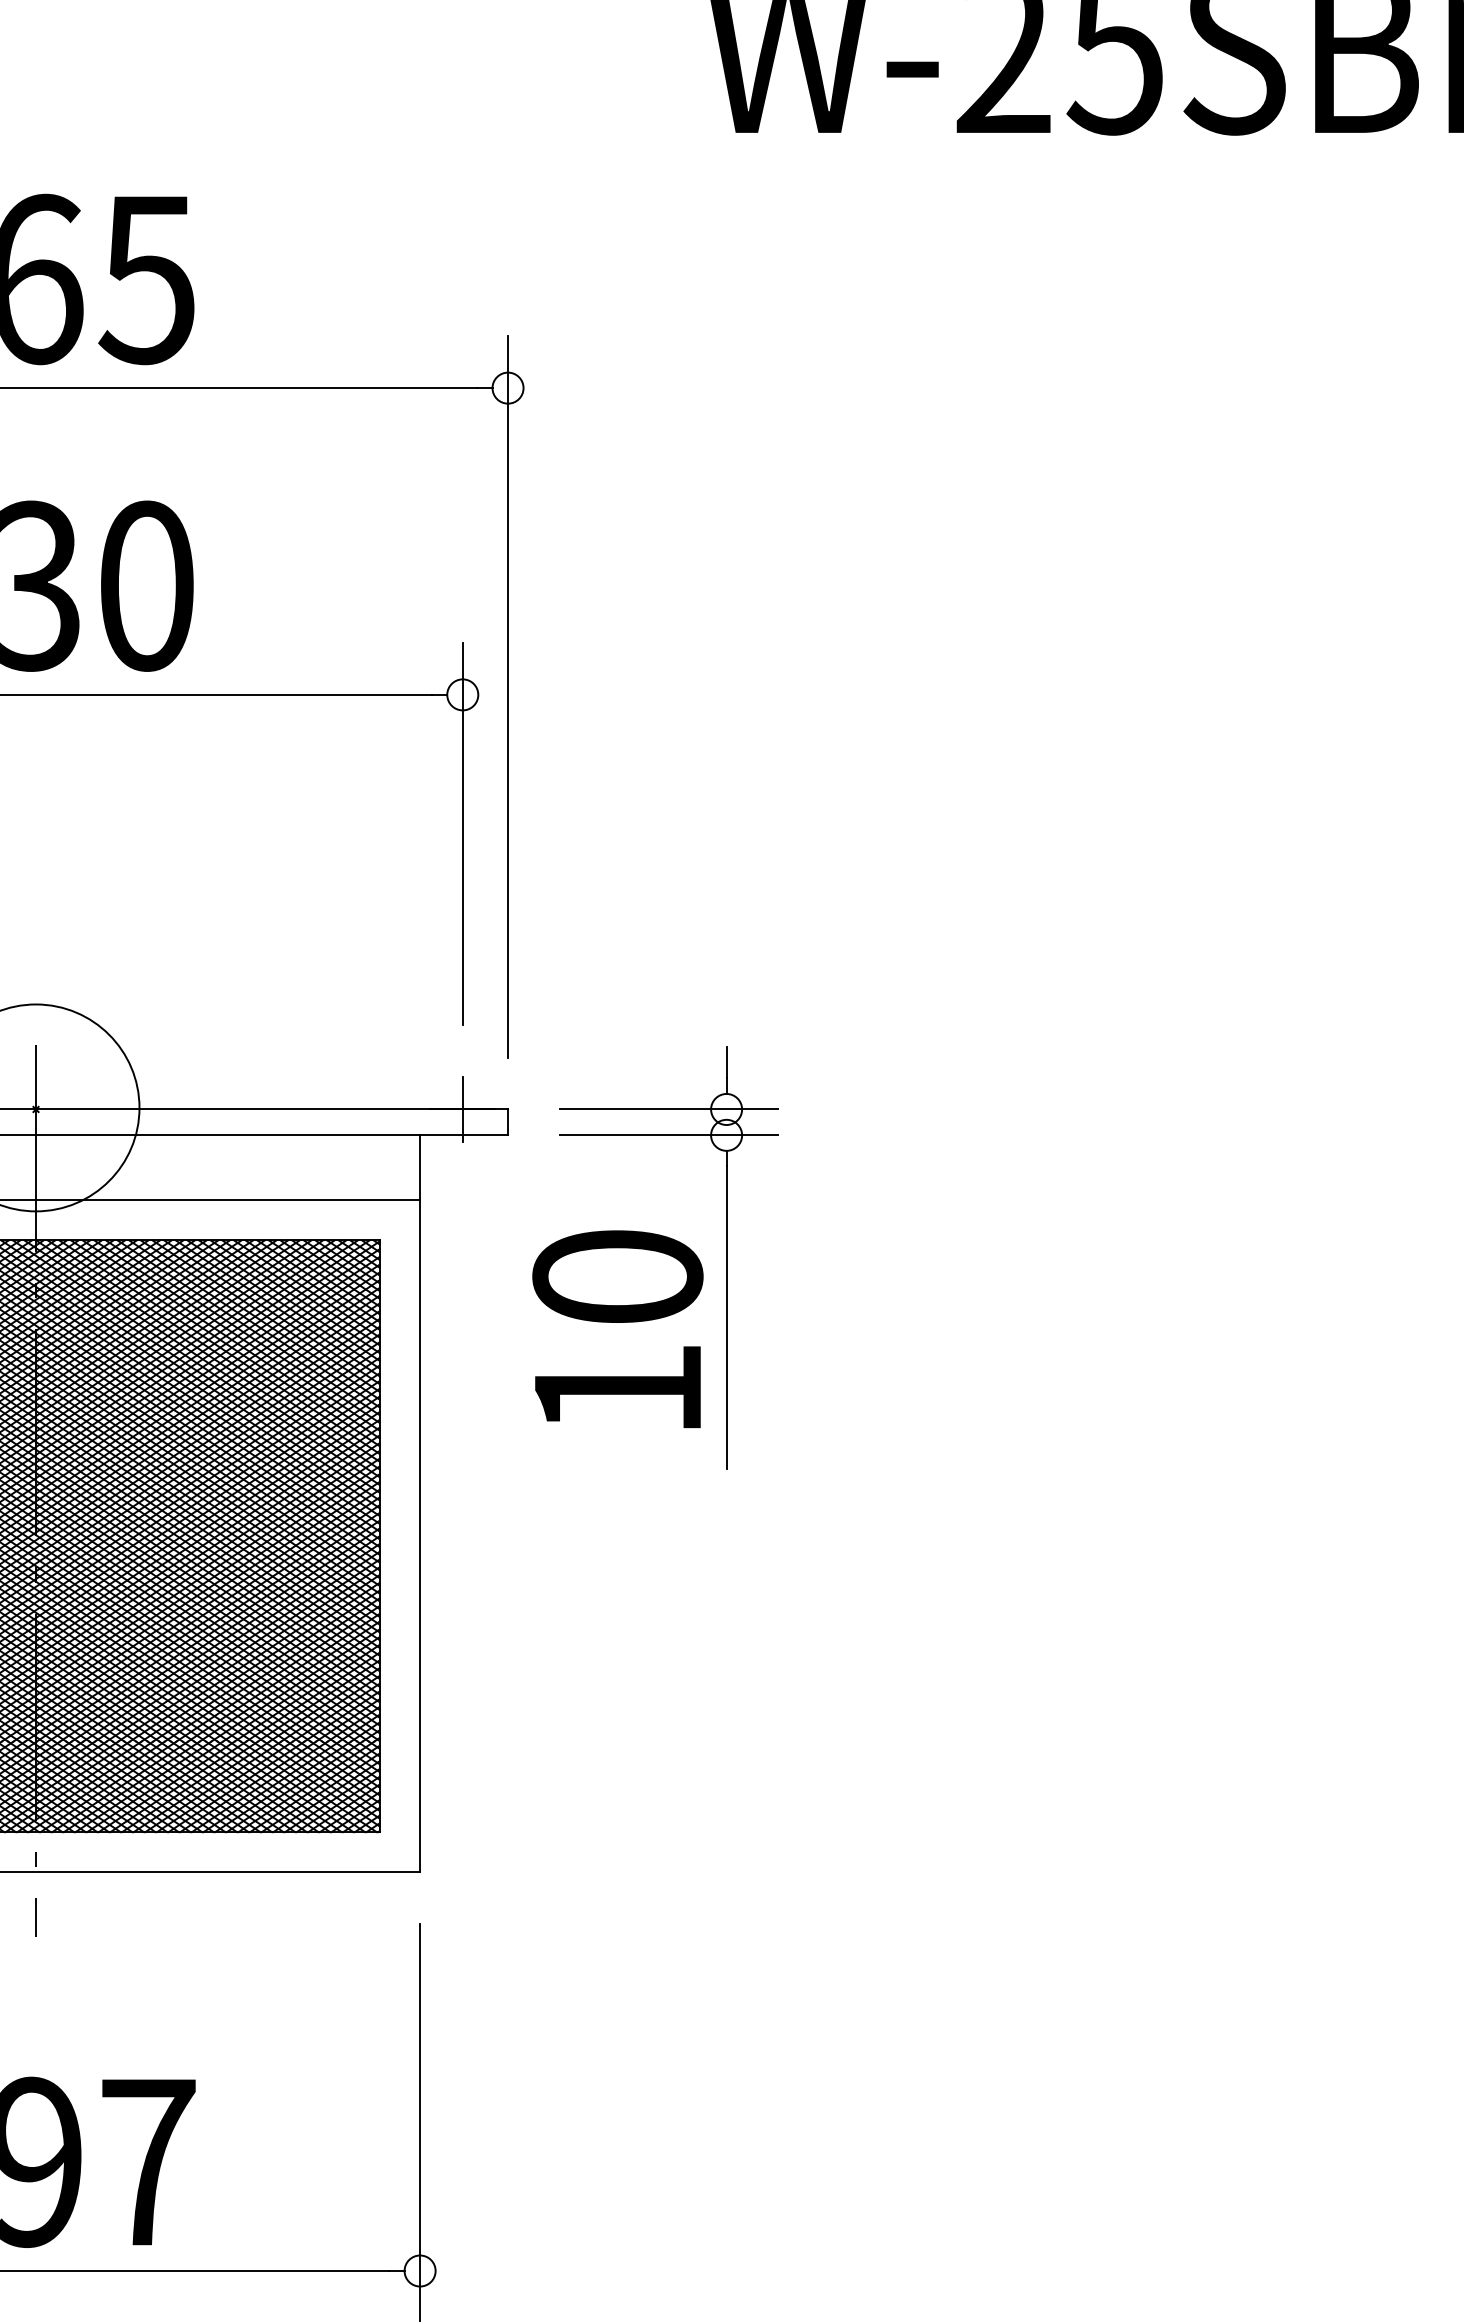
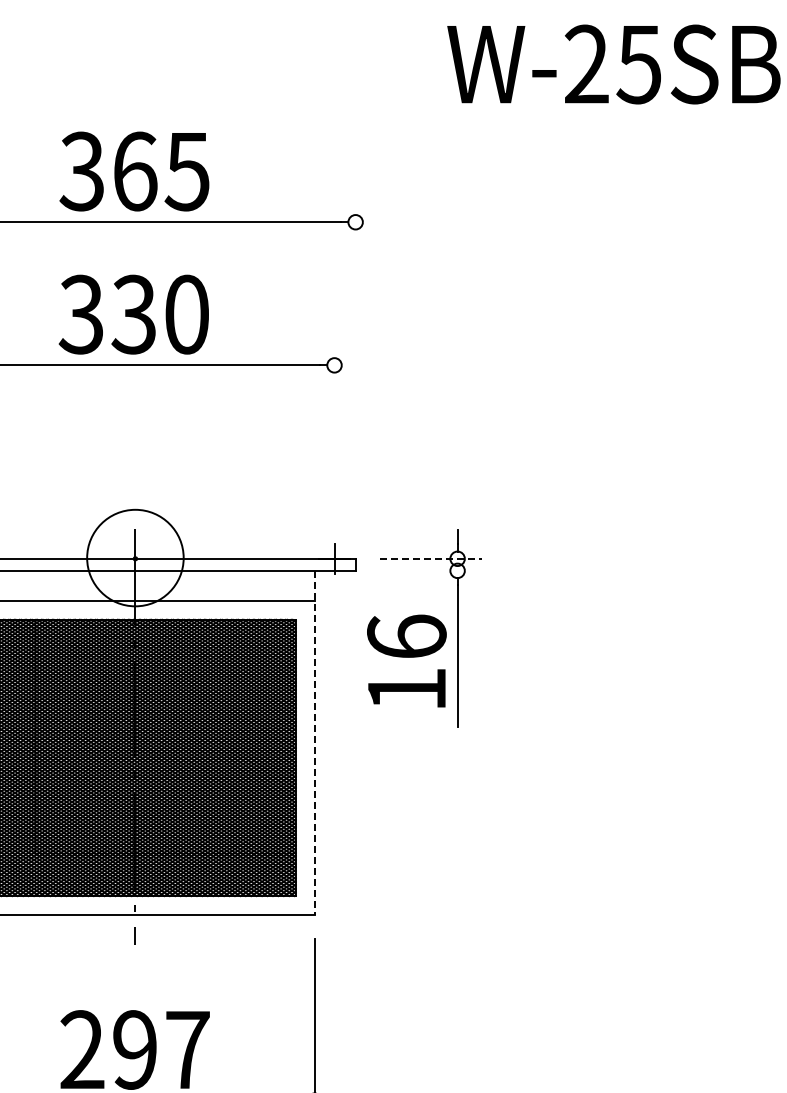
line: (507, 697) -> (355, 366), removed
line: (462, 834) -> (334, 430), removed
line: (668, 1108) -> (430, 558), solid -> dashed
line: (668, 1134) -> (430, 570), removed
text: (617, 1276) -> (406, 636), 10 -> 16
line: (419, 1503) -> (314, 742), solid -> dashed

